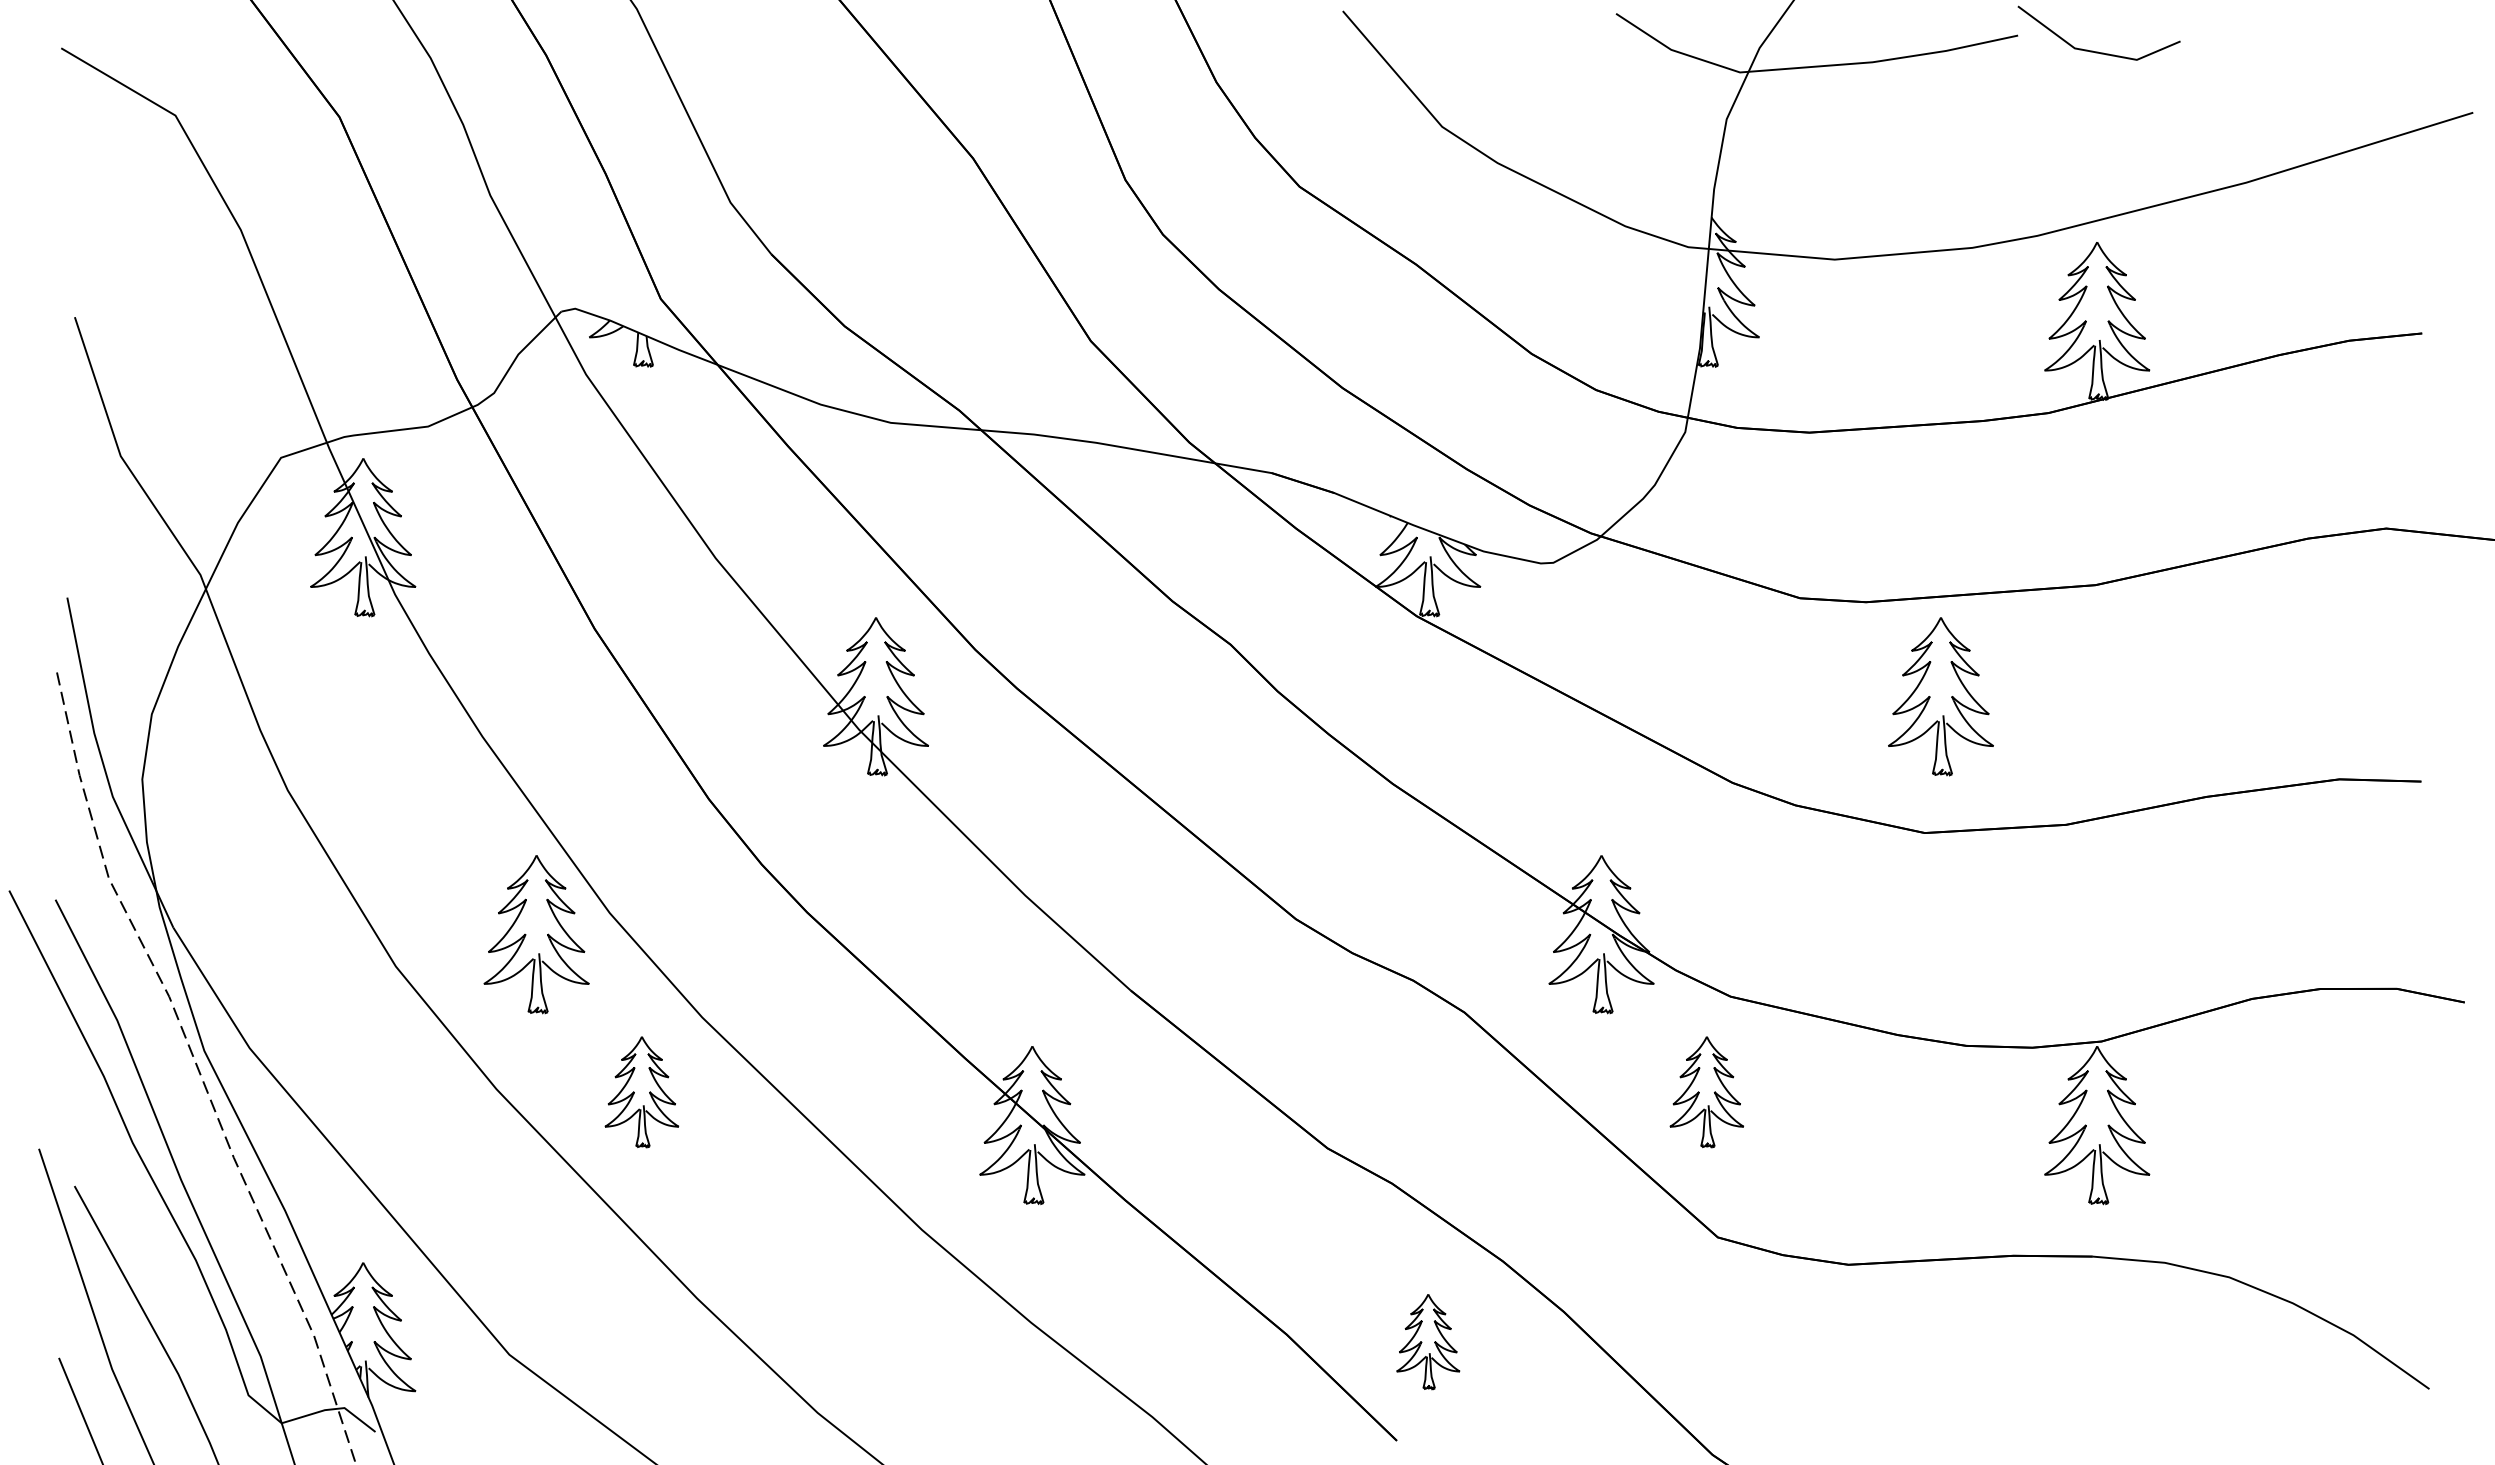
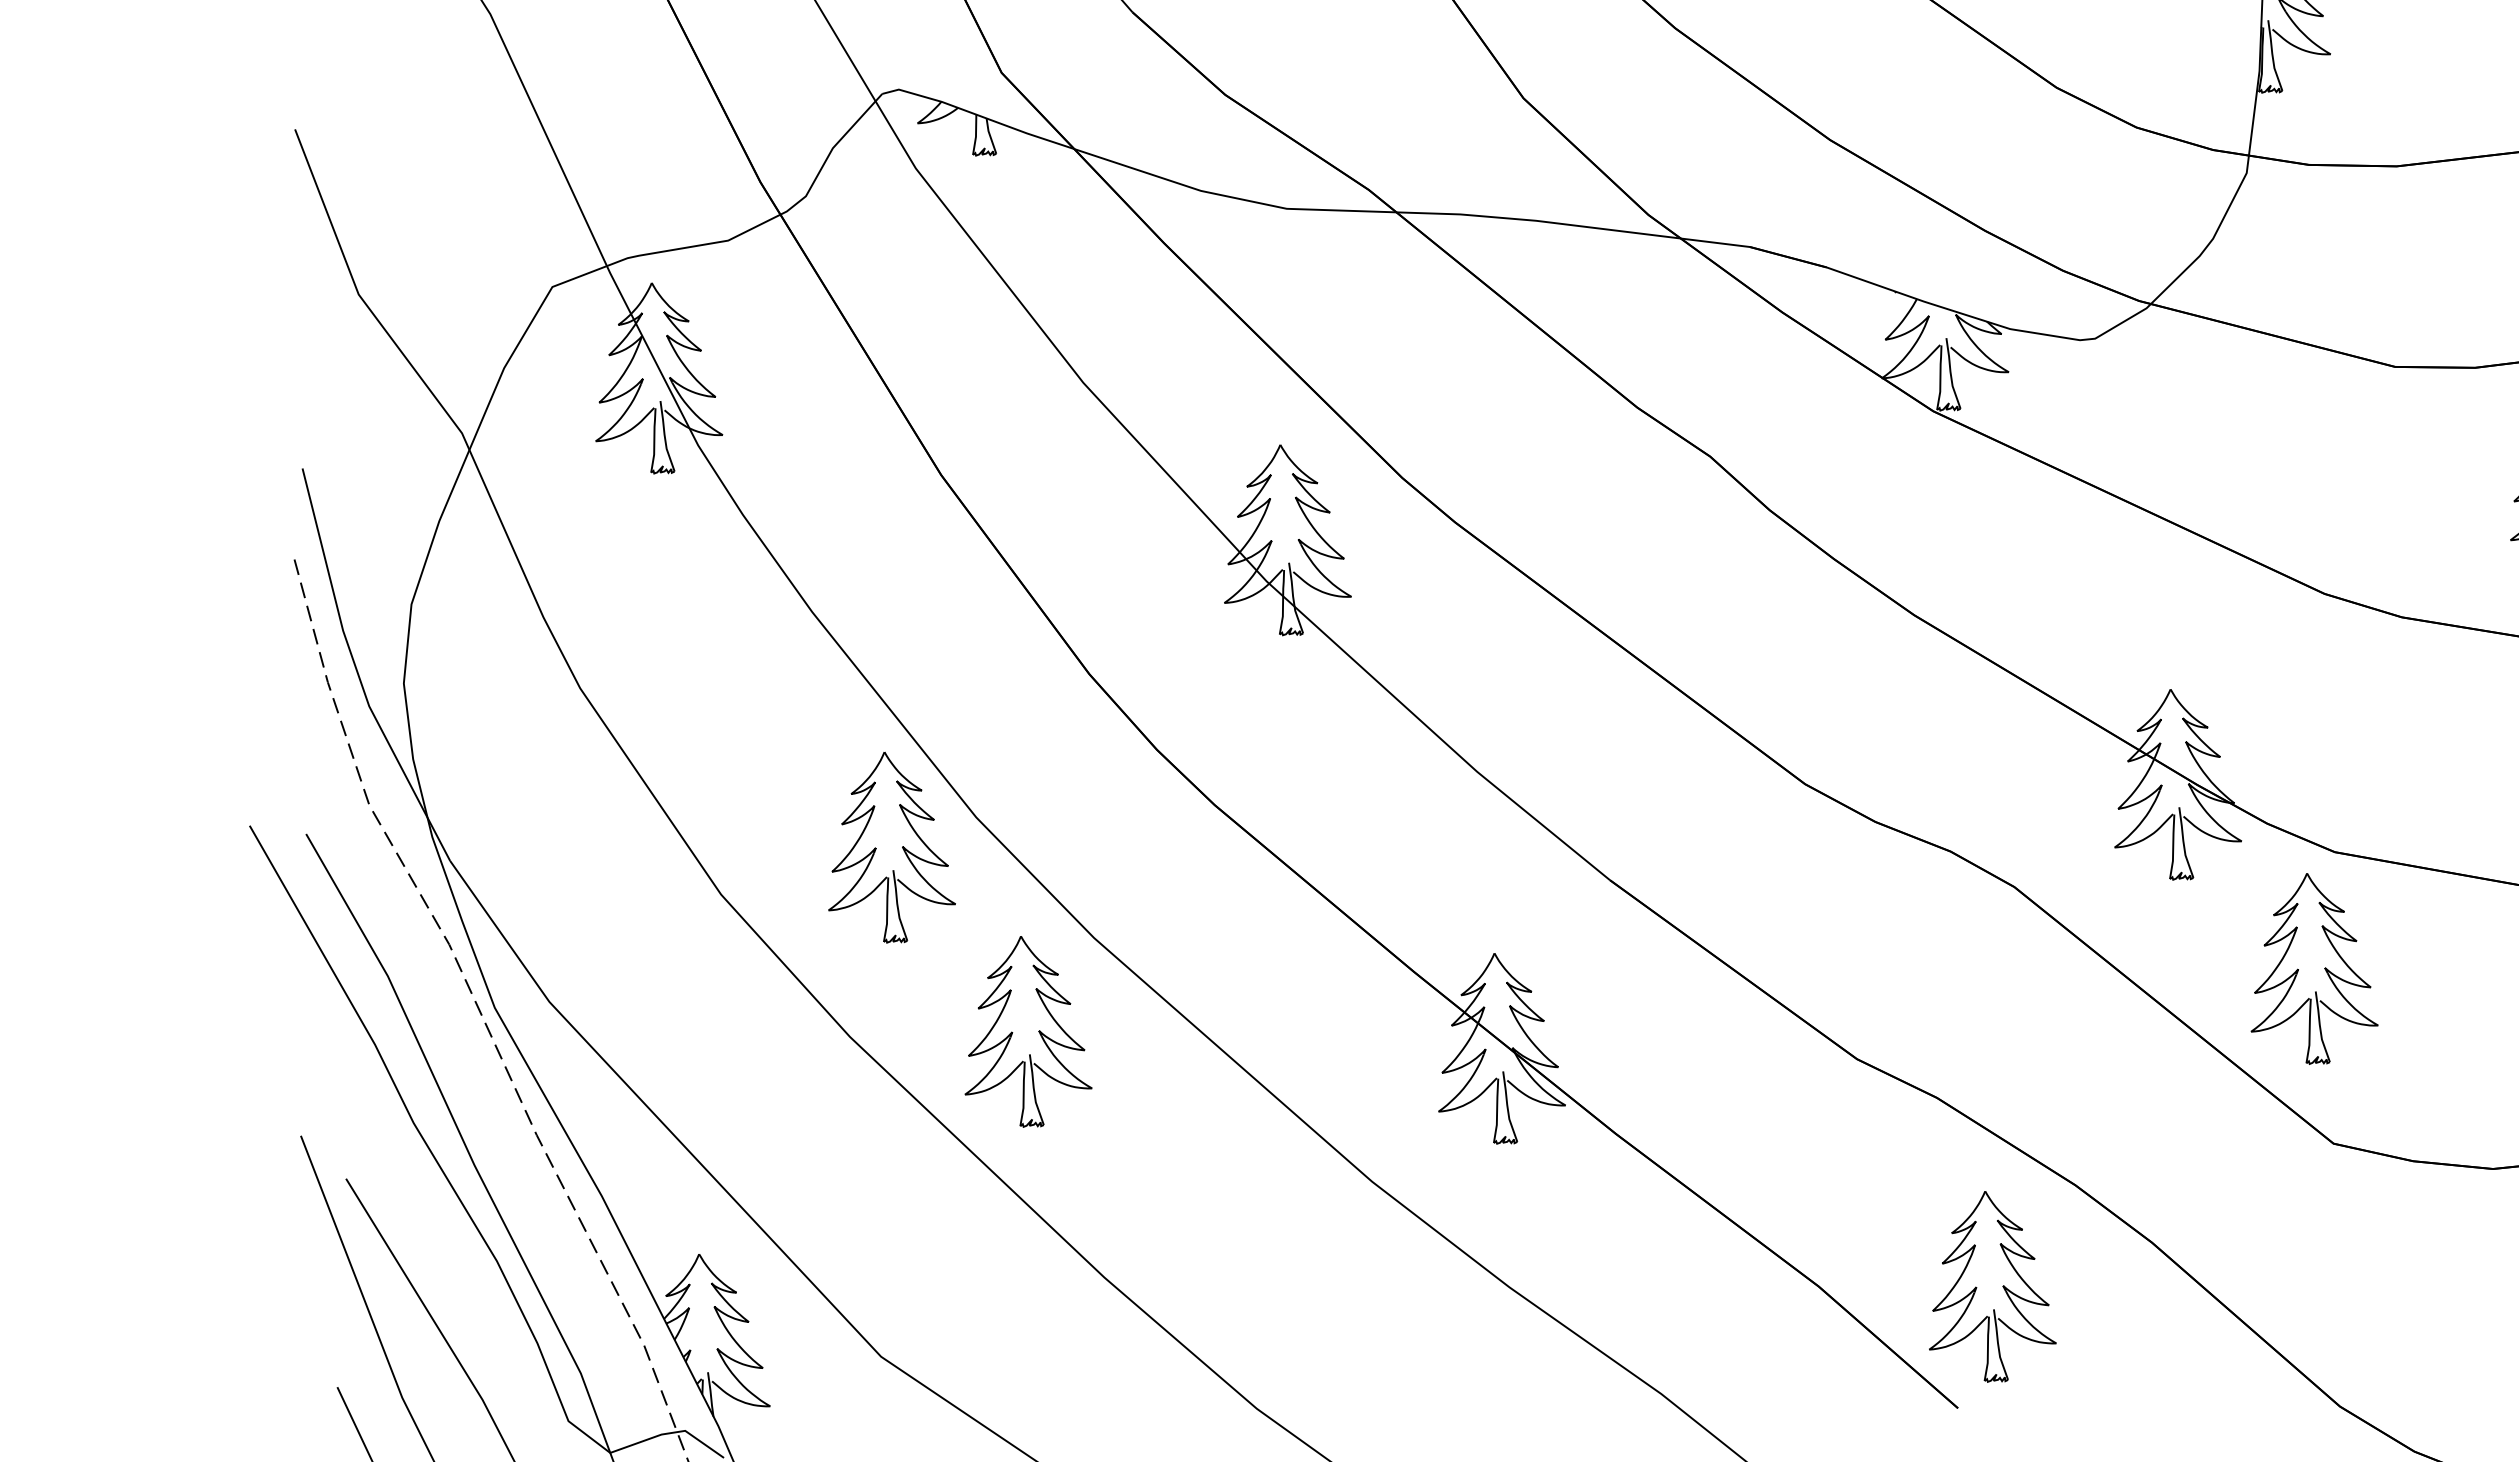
part: (641, 1091) -> (1025, 1031), size x1.43
part: (1706, 1091) -> (2311, 968), size x1.43
part: (1428, 1341) -> (1990, 1286), size x1.67

